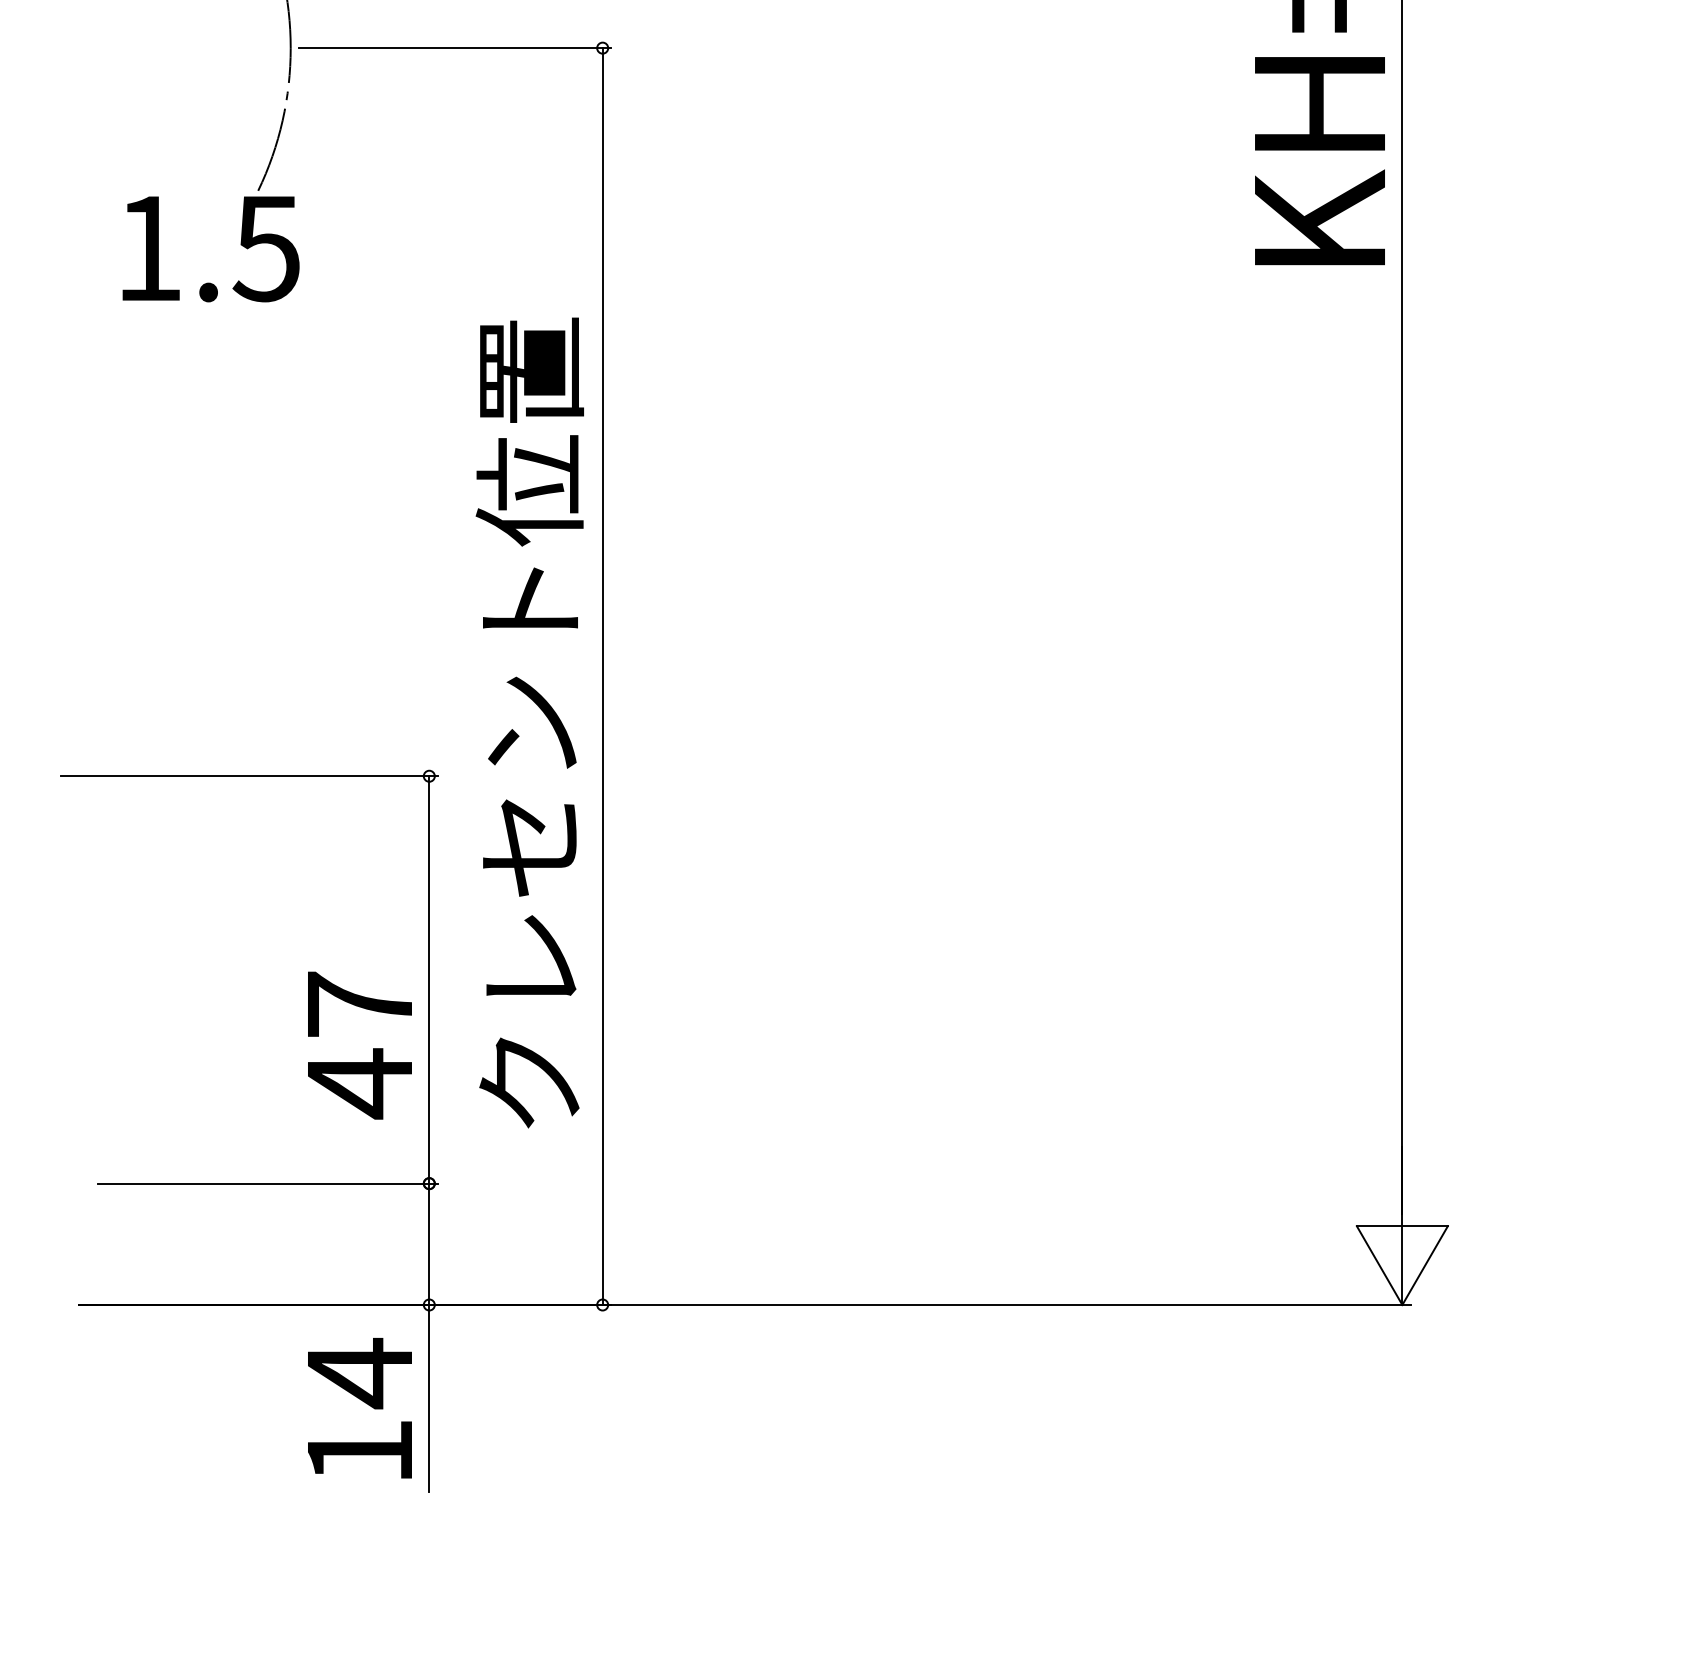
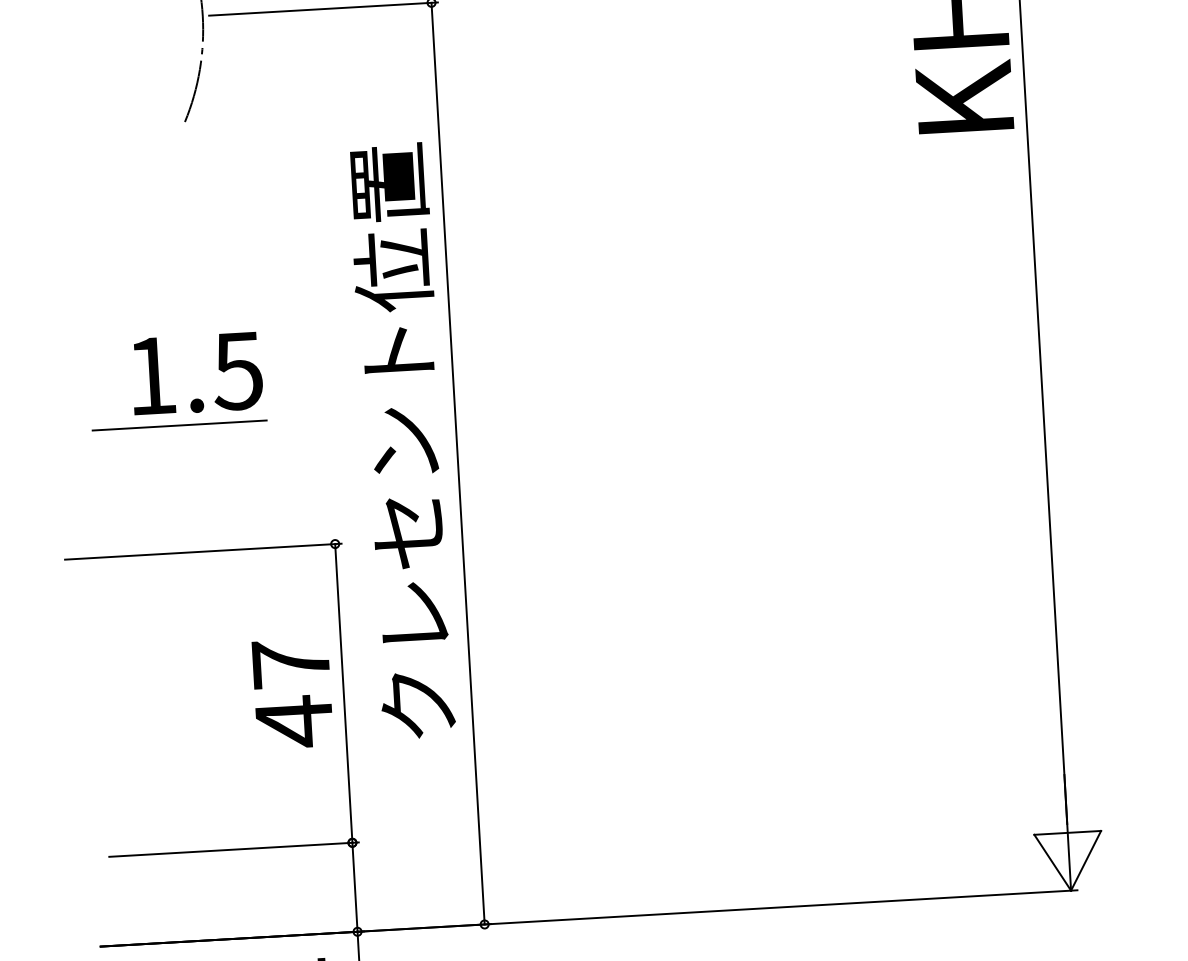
text: (210, 249) -> (196, 374), moved
line: (226, 602) -> (179, 425), added
text: (529, 722) -> (402, 441), moved
text: (359, 1045) -> (292, 693), moved

